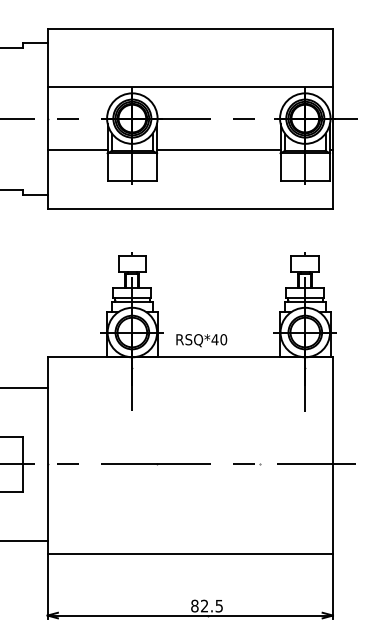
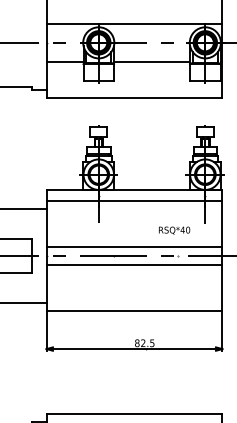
text: (201, 340) -> (174, 230), moved
line: (190, 374) -> (134, 200), added
line: (190, 450) -> (134, 247), added
line: (190, 478) -> (134, 264), added

